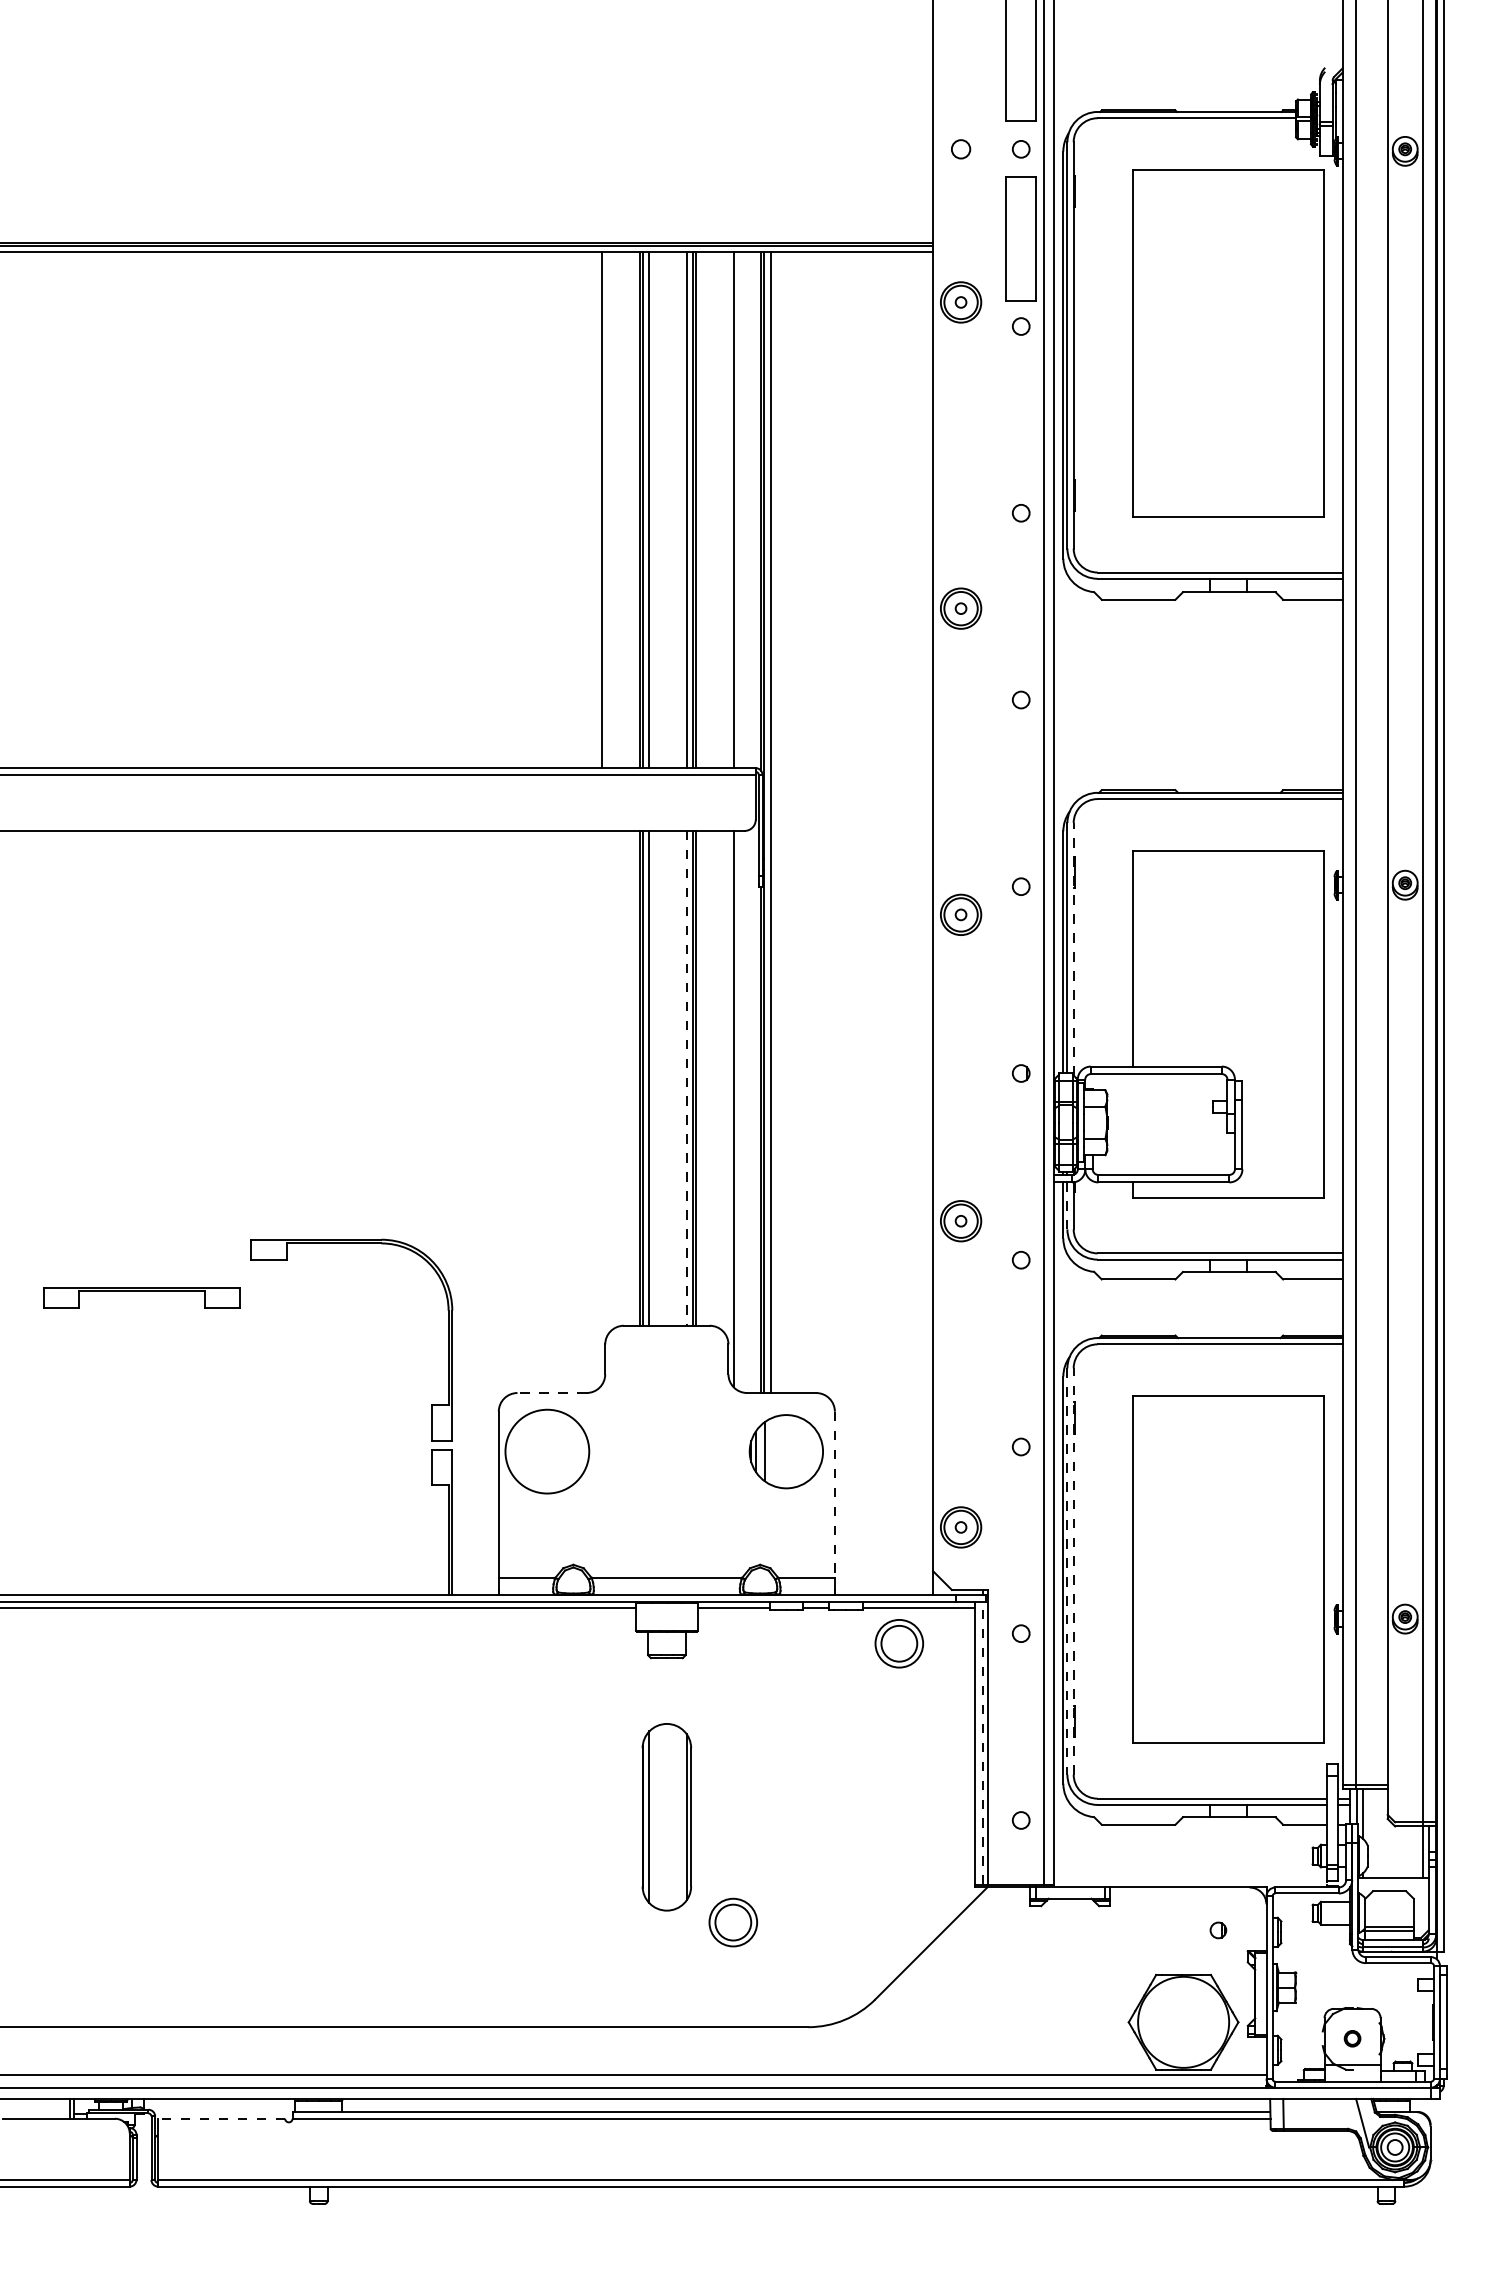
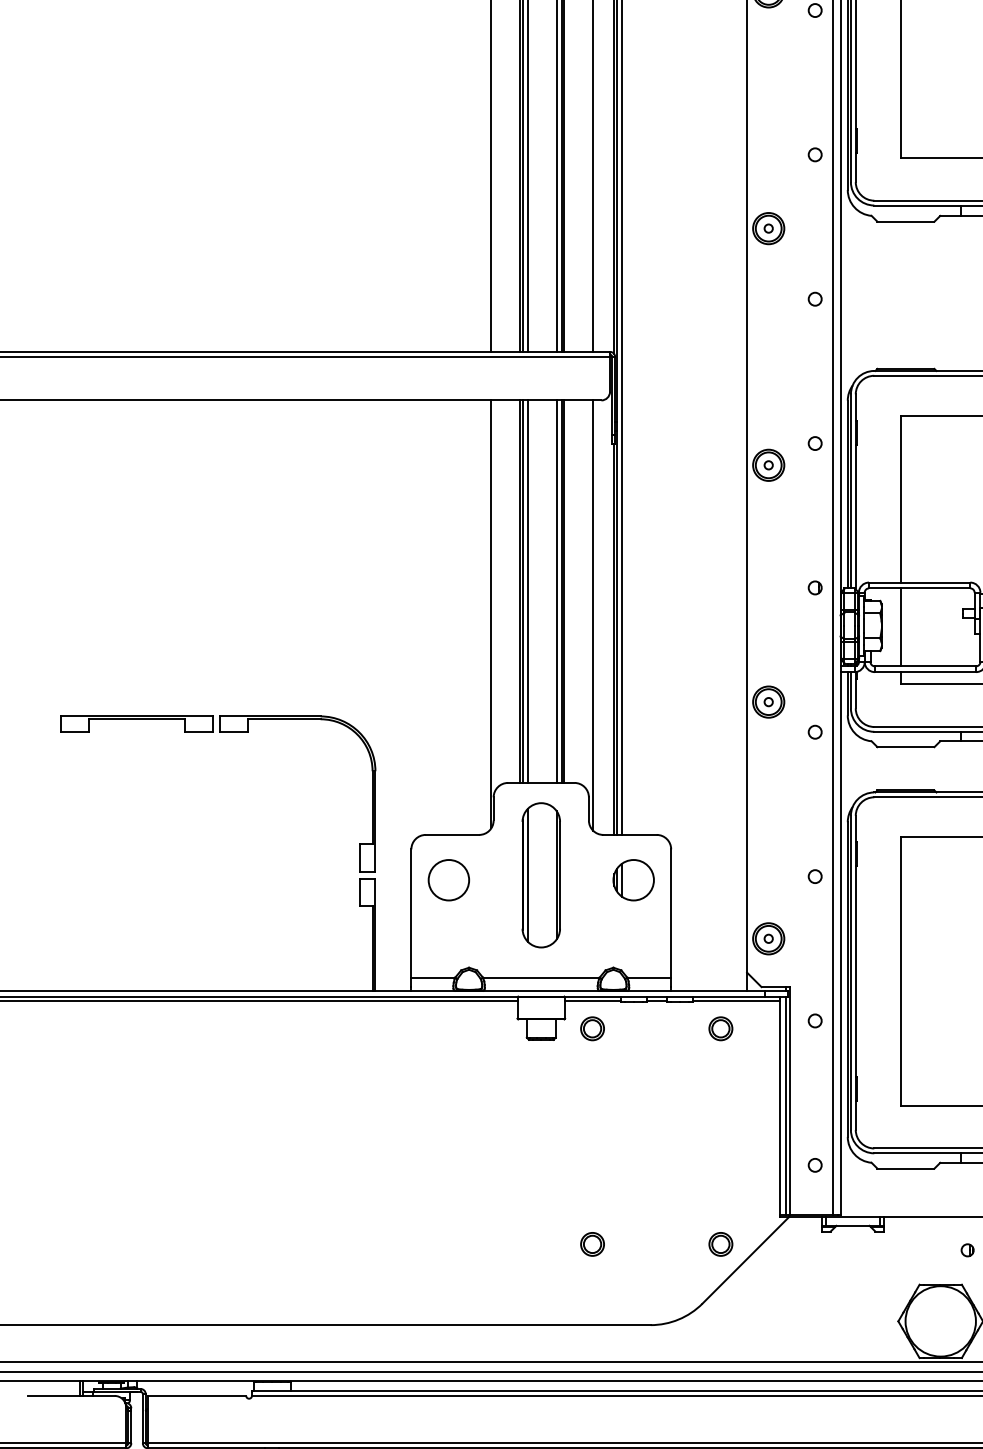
line: (1073, 948) -> (855, 491), dashed -> solid
line: (686, 1078) -> (556, 591), dashed -> solid
line: (602, 1107) -> (491, 614), added
line: (1132, 1124) -> (901, 627), added
line: (1067, 1205) -> (850, 689), dashed -> solid
part: (141, 1297) -> (136, 723), moved
line: (552, 1393) -> (452, 835), dashed -> solid
circle: (547, 1451) -> (449, 880), size x0.62
part: (786, 1451) -> (633, 880), size x0.71
line: (834, 1495) -> (670, 914), dashed -> solid
line: (1073, 1571) -> (855, 972), dashed -> solid
line: (1067, 1572) -> (850, 973), dashed -> solid
part: (732, 1643) -> (592, 1028), added
part: (898, 1643) -> (720, 1028), size x0.62
line: (982, 1743) -> (785, 1105), dashed -> solid
part: (666, 1817) -> (541, 875), moved
part: (732, 1922) -> (592, 1244), size x0.62
part: (898, 1922) -> (720, 1244), added
line: (221, 2118) -> (197, 1395), dashed -> solid

